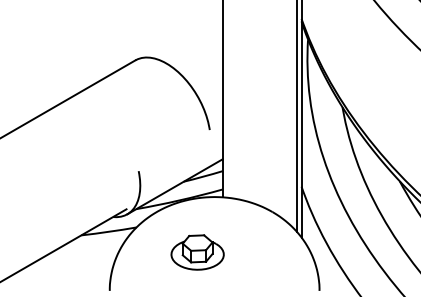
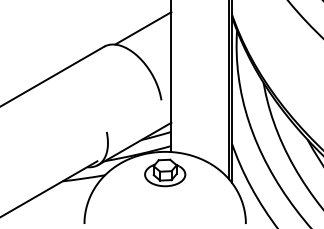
line: (185, 36) -> (142, 28), added
part: (197, 252) -> (165, 172), moved

